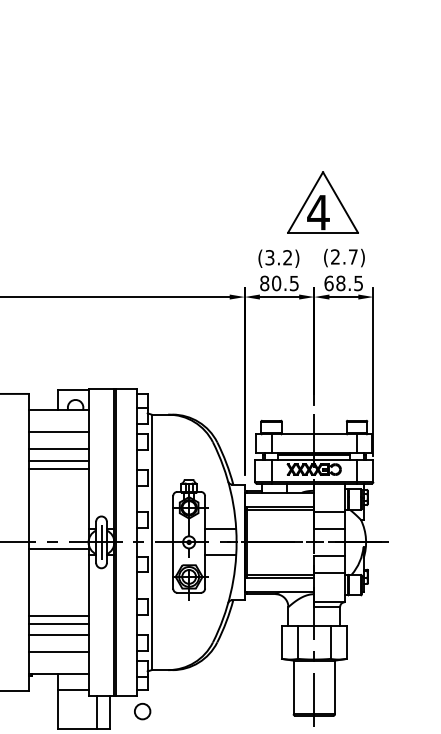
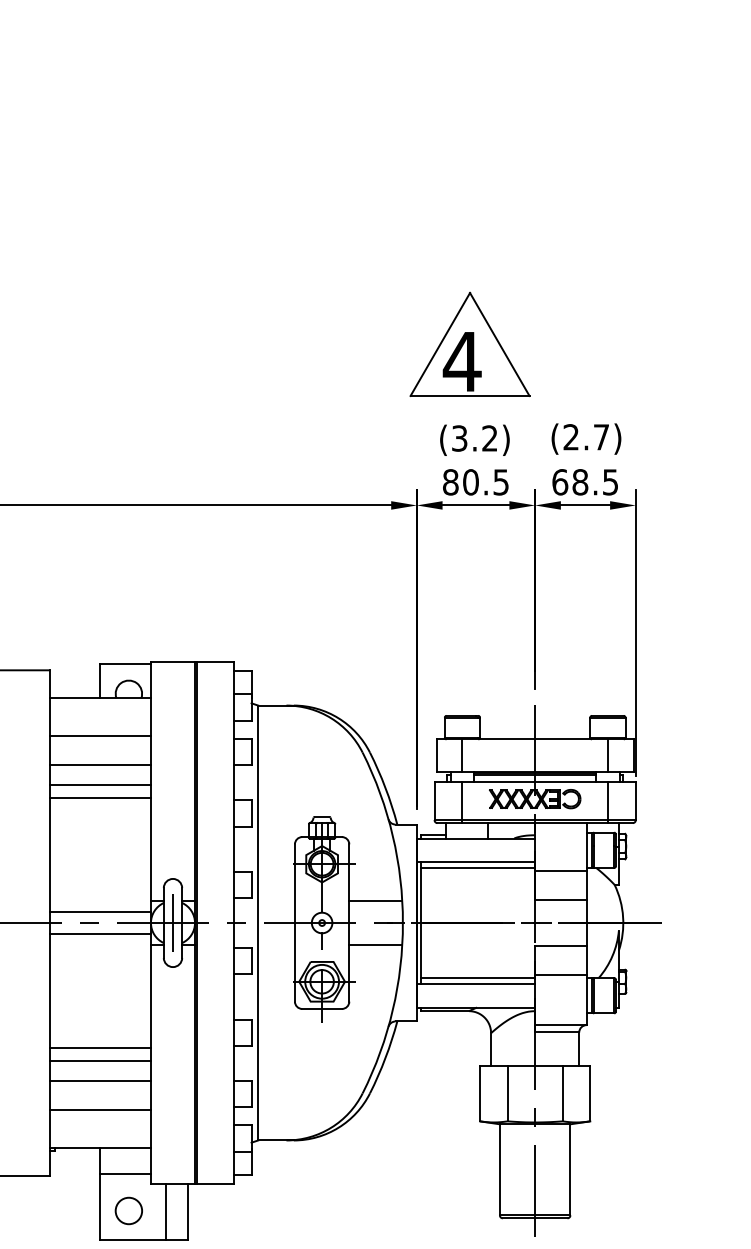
part: (322, 202) -> (469, 344), moved
line: (58, 535) -> (99, 911), added
circle: (142, 711) -> (128, 1210), moved

